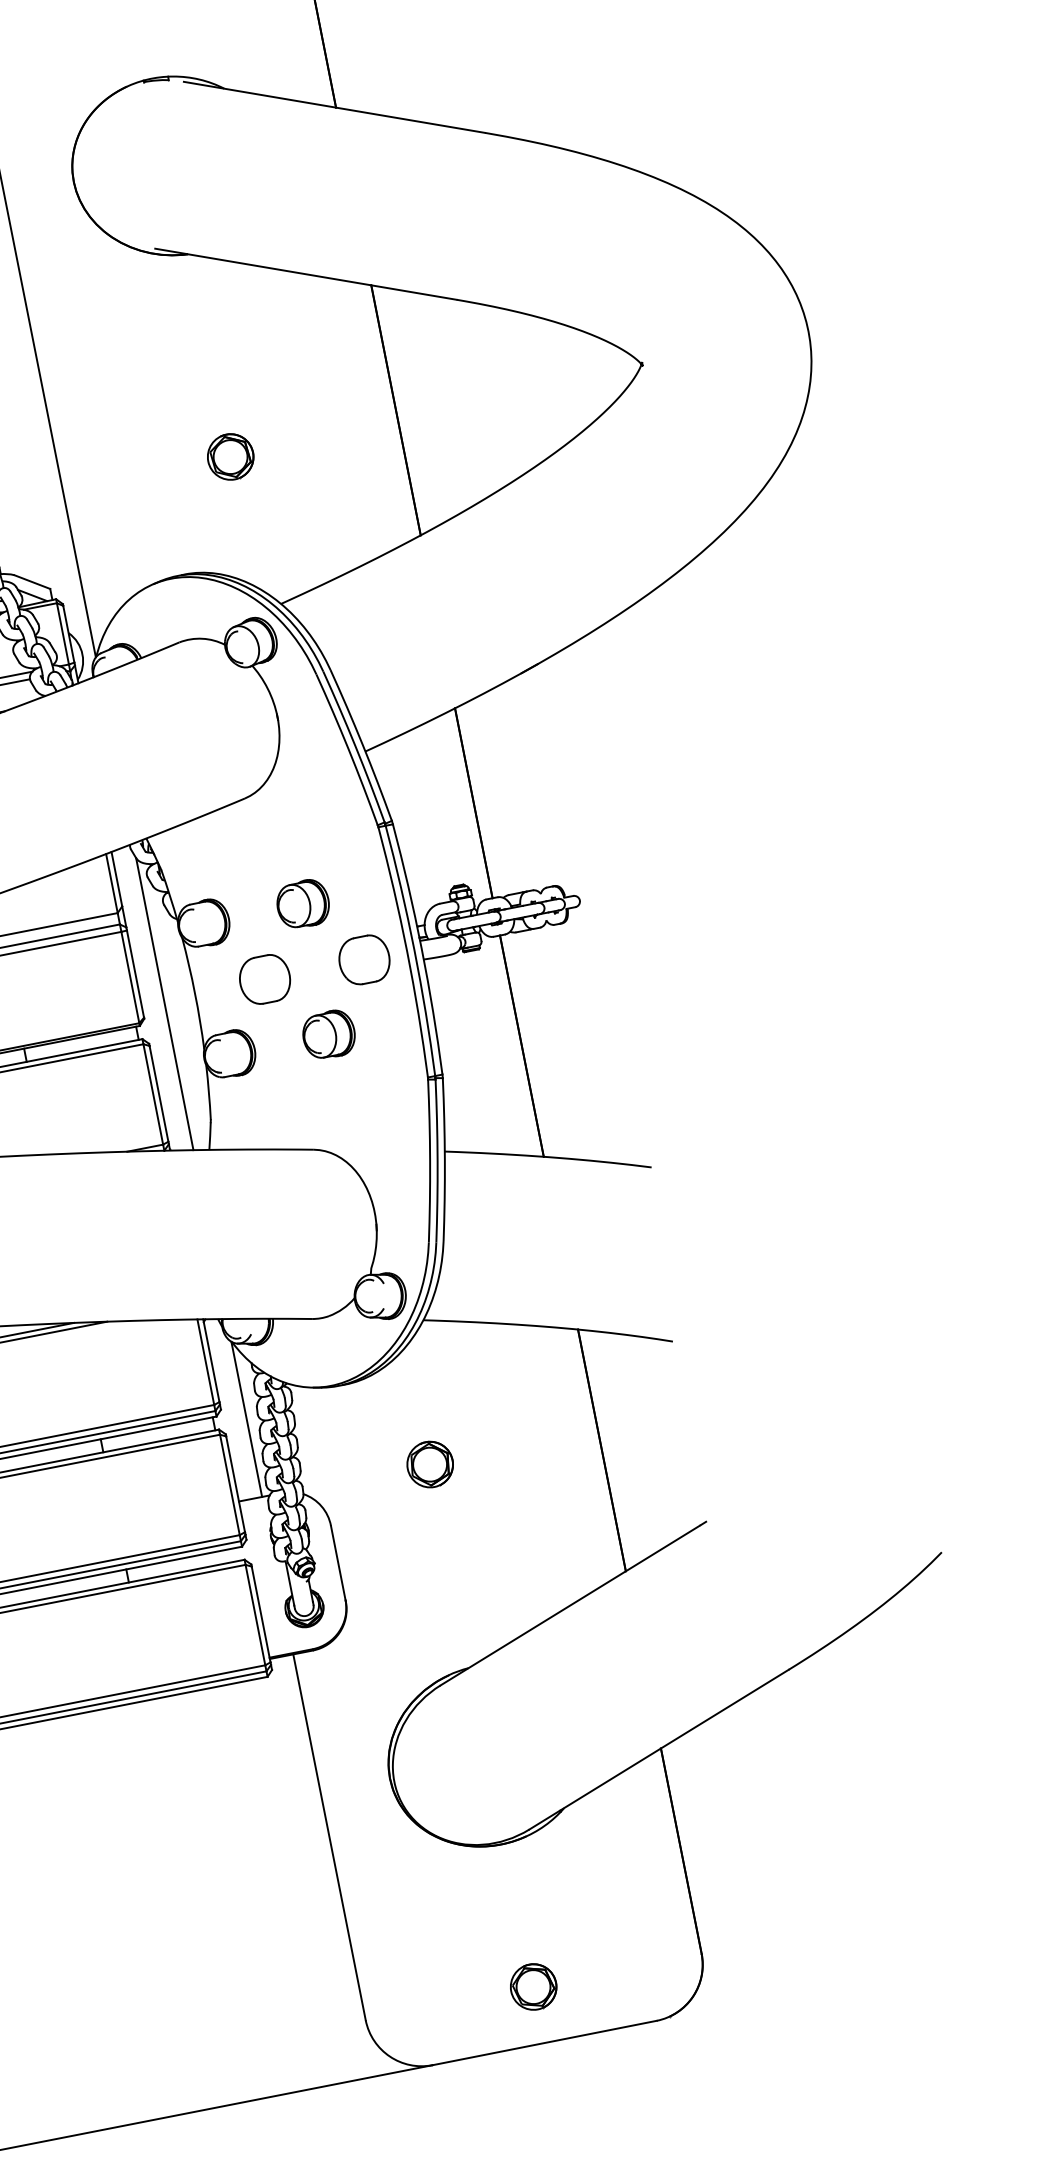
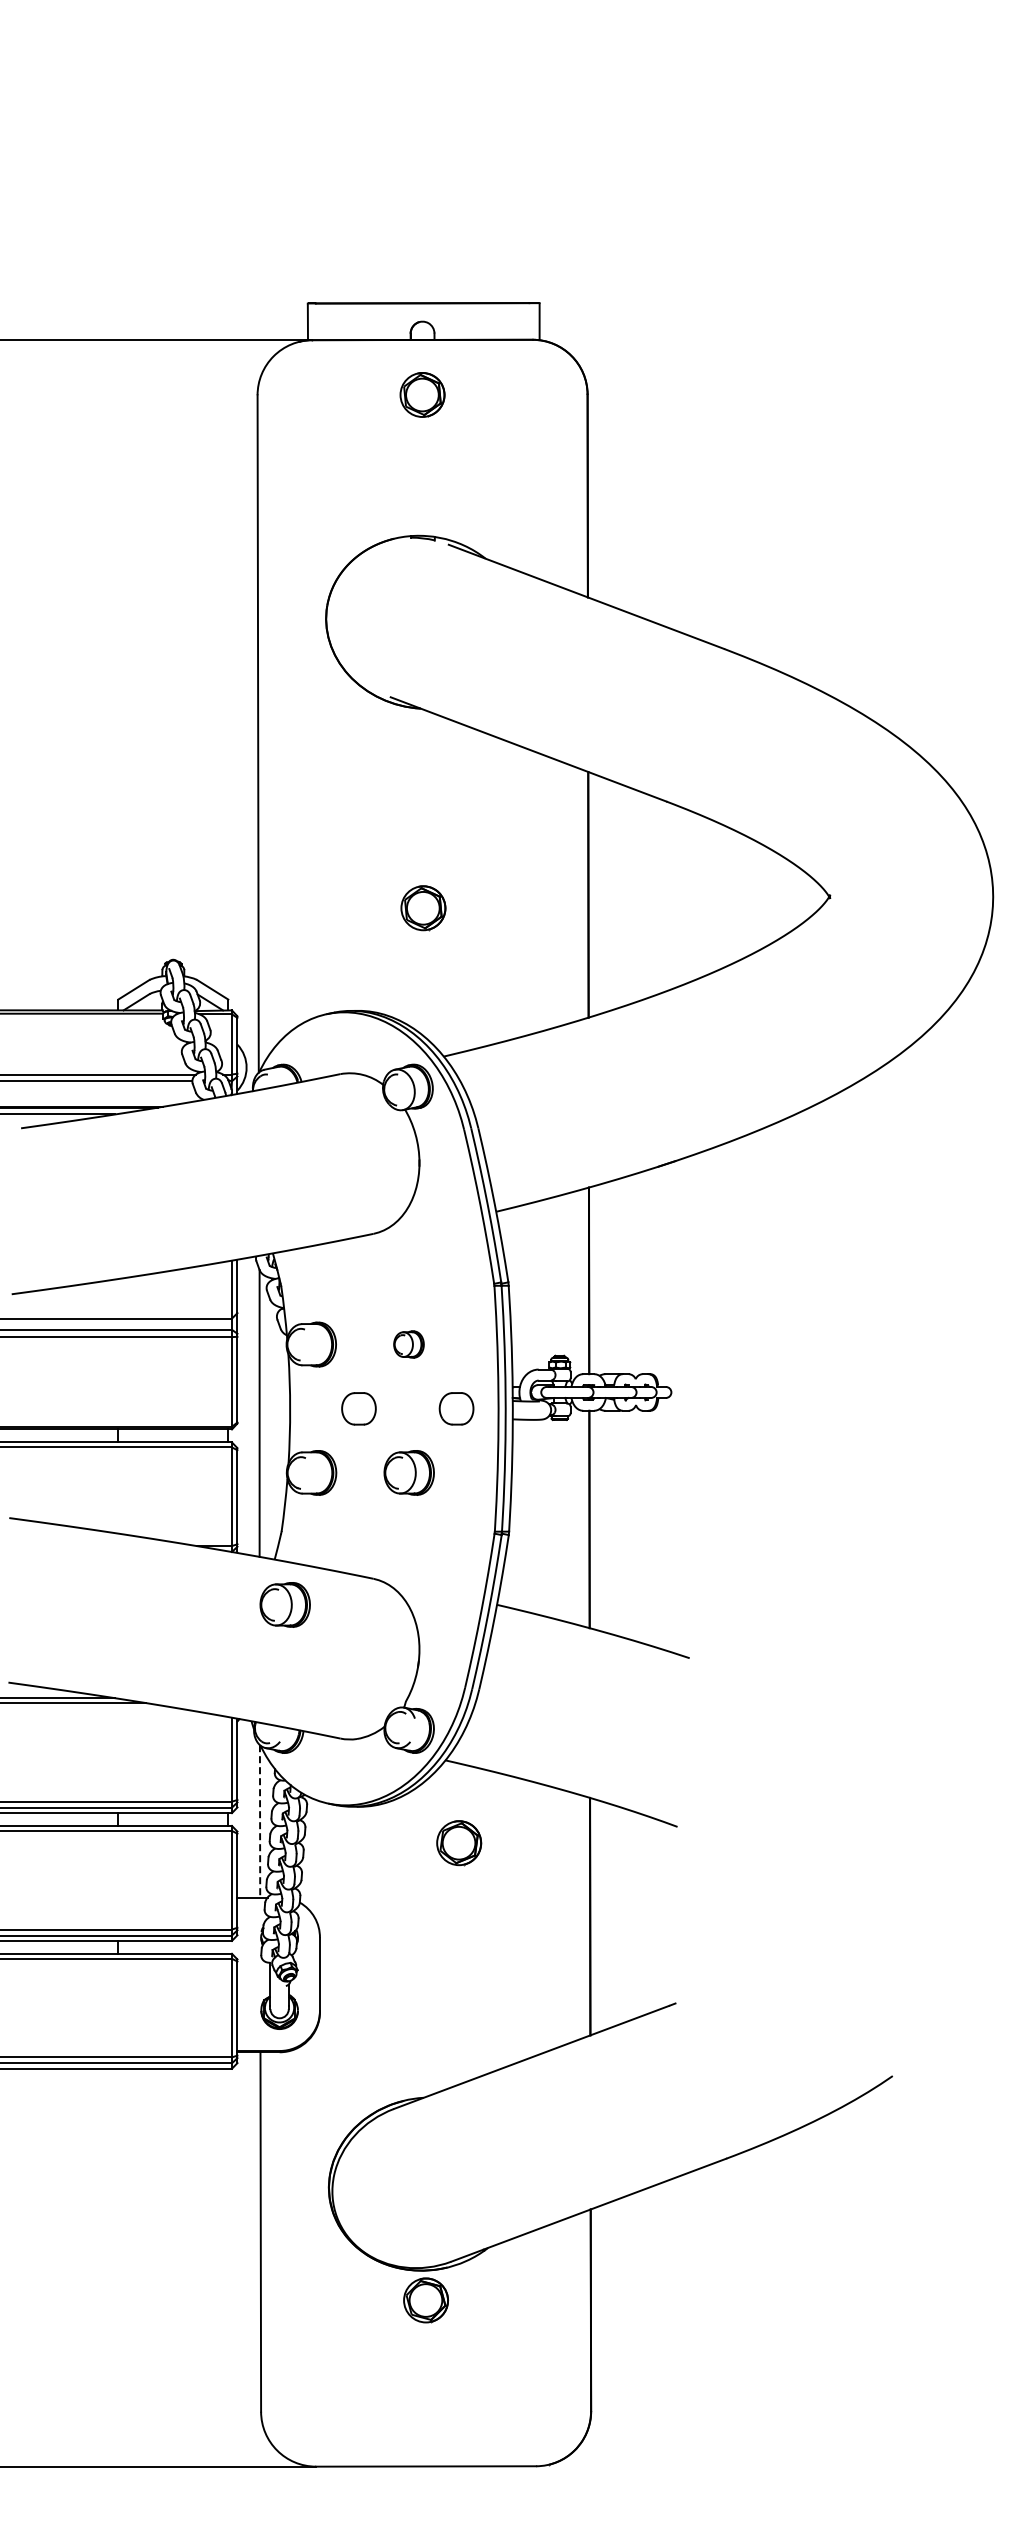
part: (302, 904) -> (408, 1344), size x0.6
part: (364, 959) -> (456, 1408), size x0.7
part: (264, 979) -> (358, 1408), size x0.7
part: (228, 1193) -> (284, 1604), added
line: (247, 1419) -> (260, 1821), solid -> dashed
part: (430, 1464) -> (459, 1843), moved
part: (533, 1987) -> (425, 2300), moved

